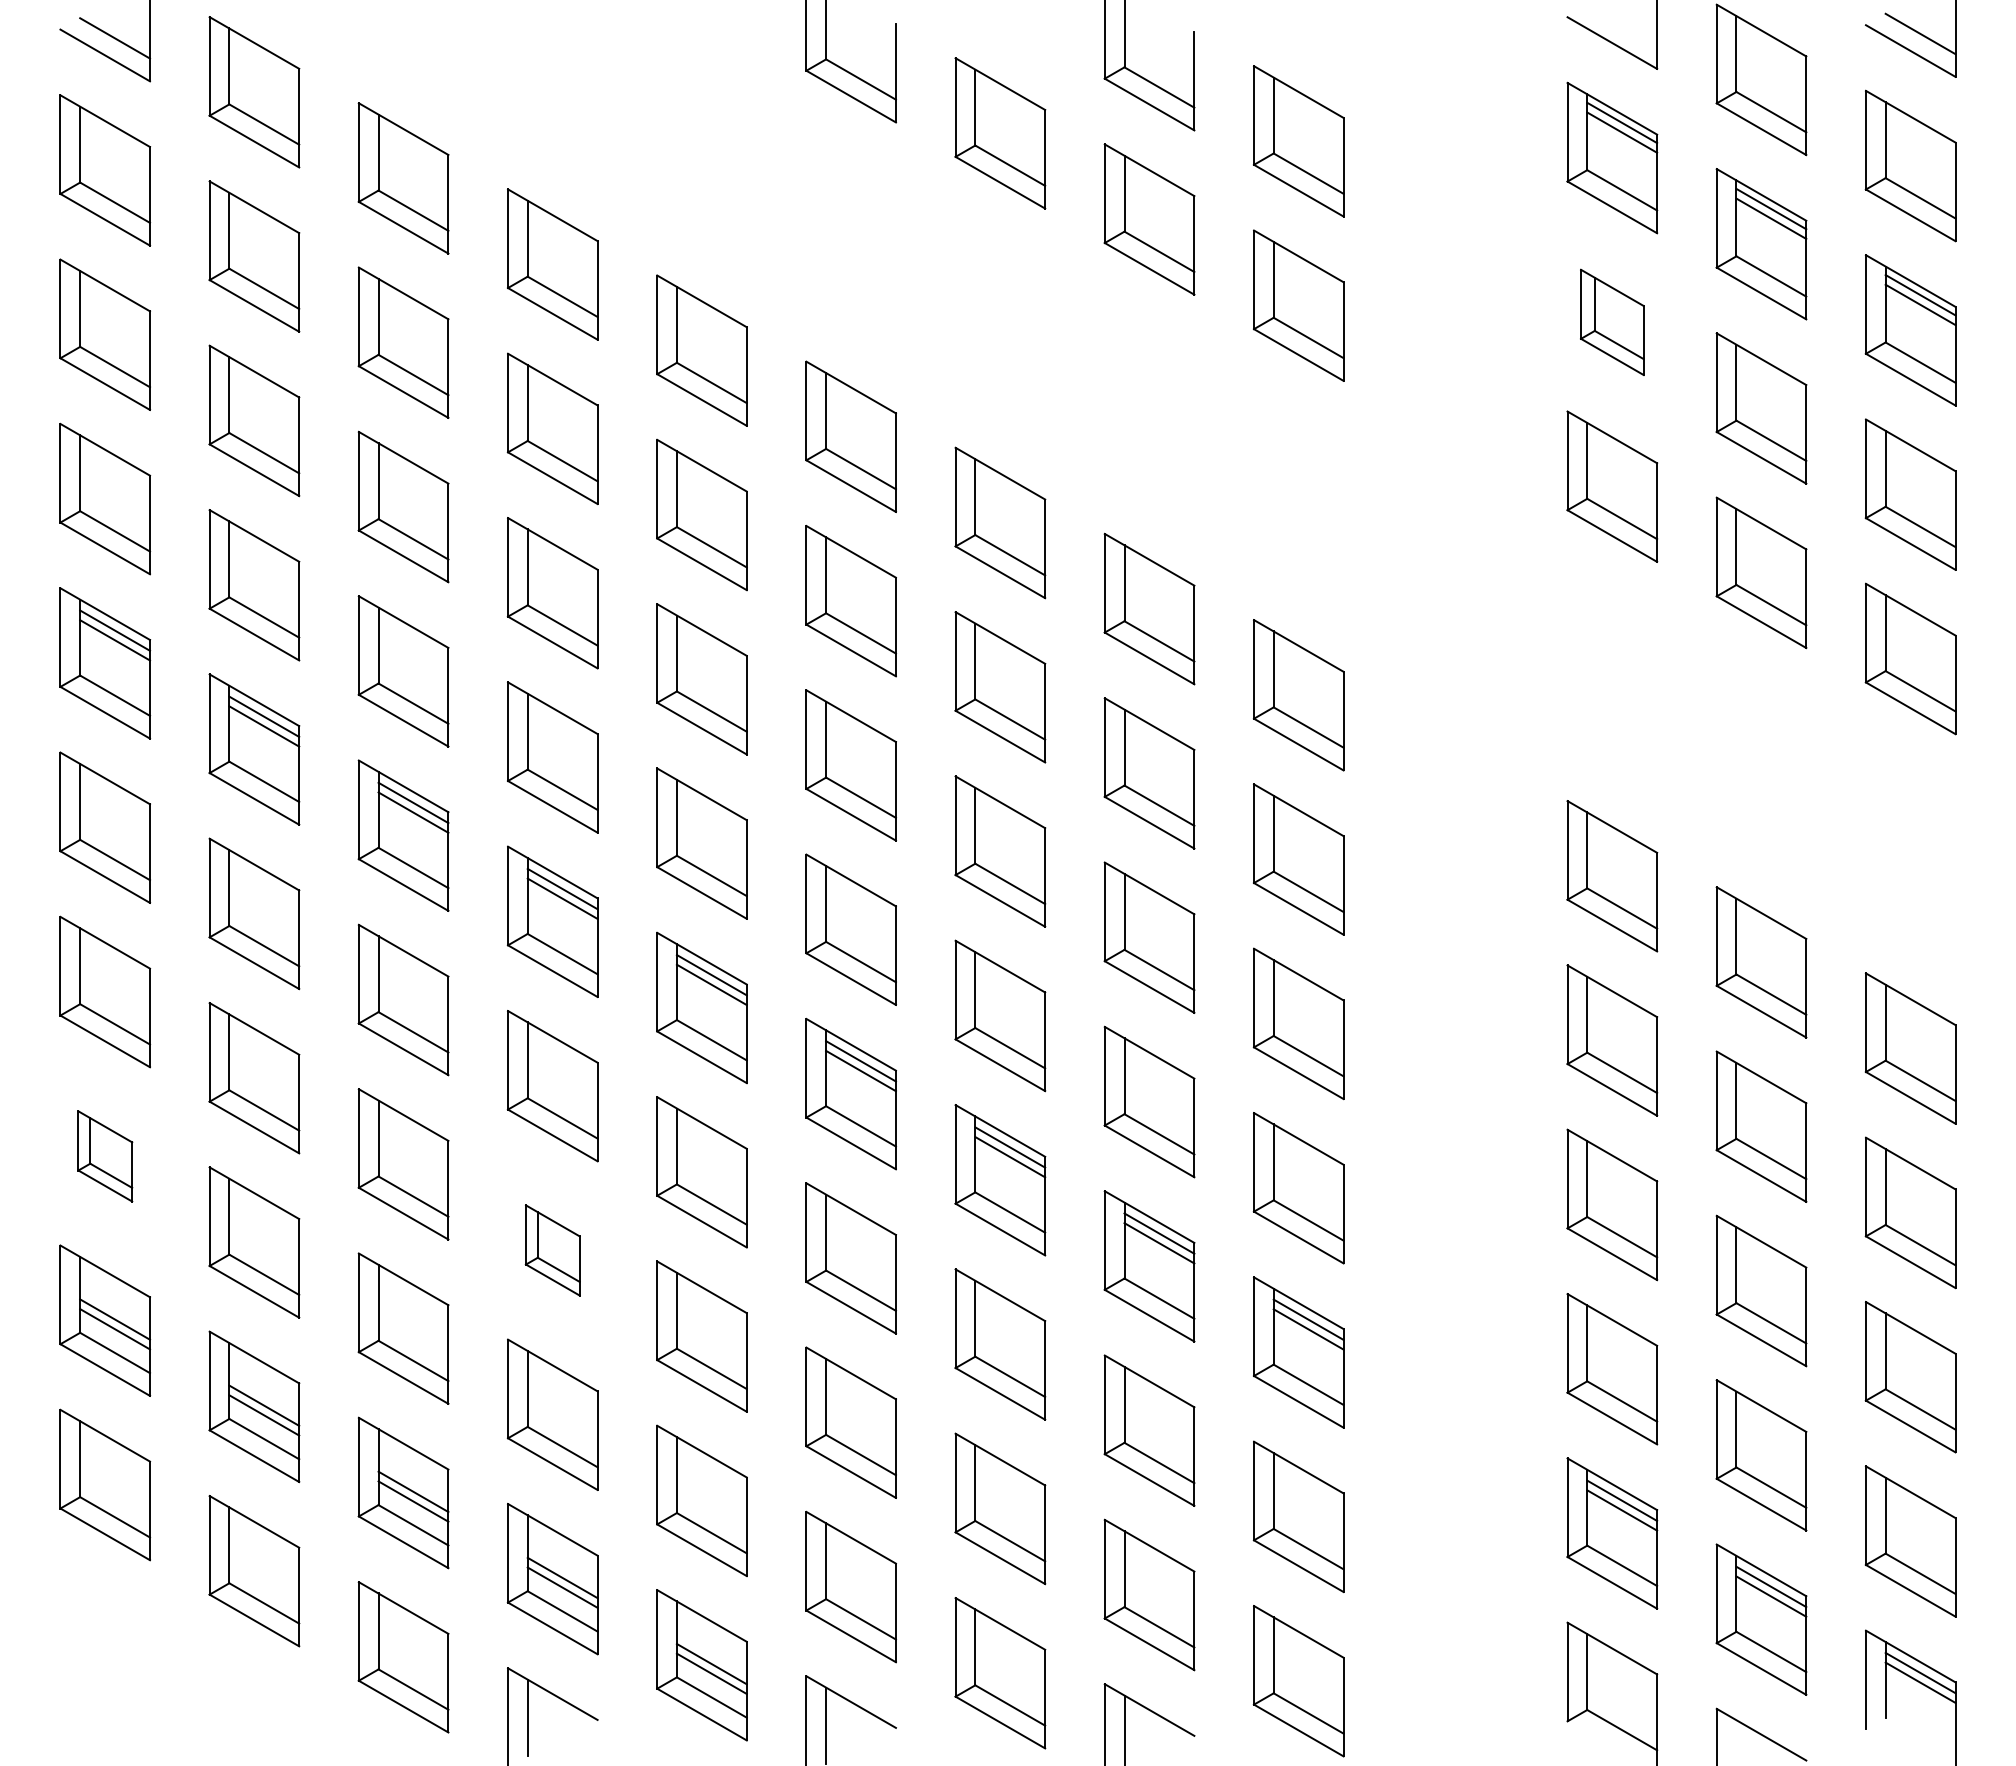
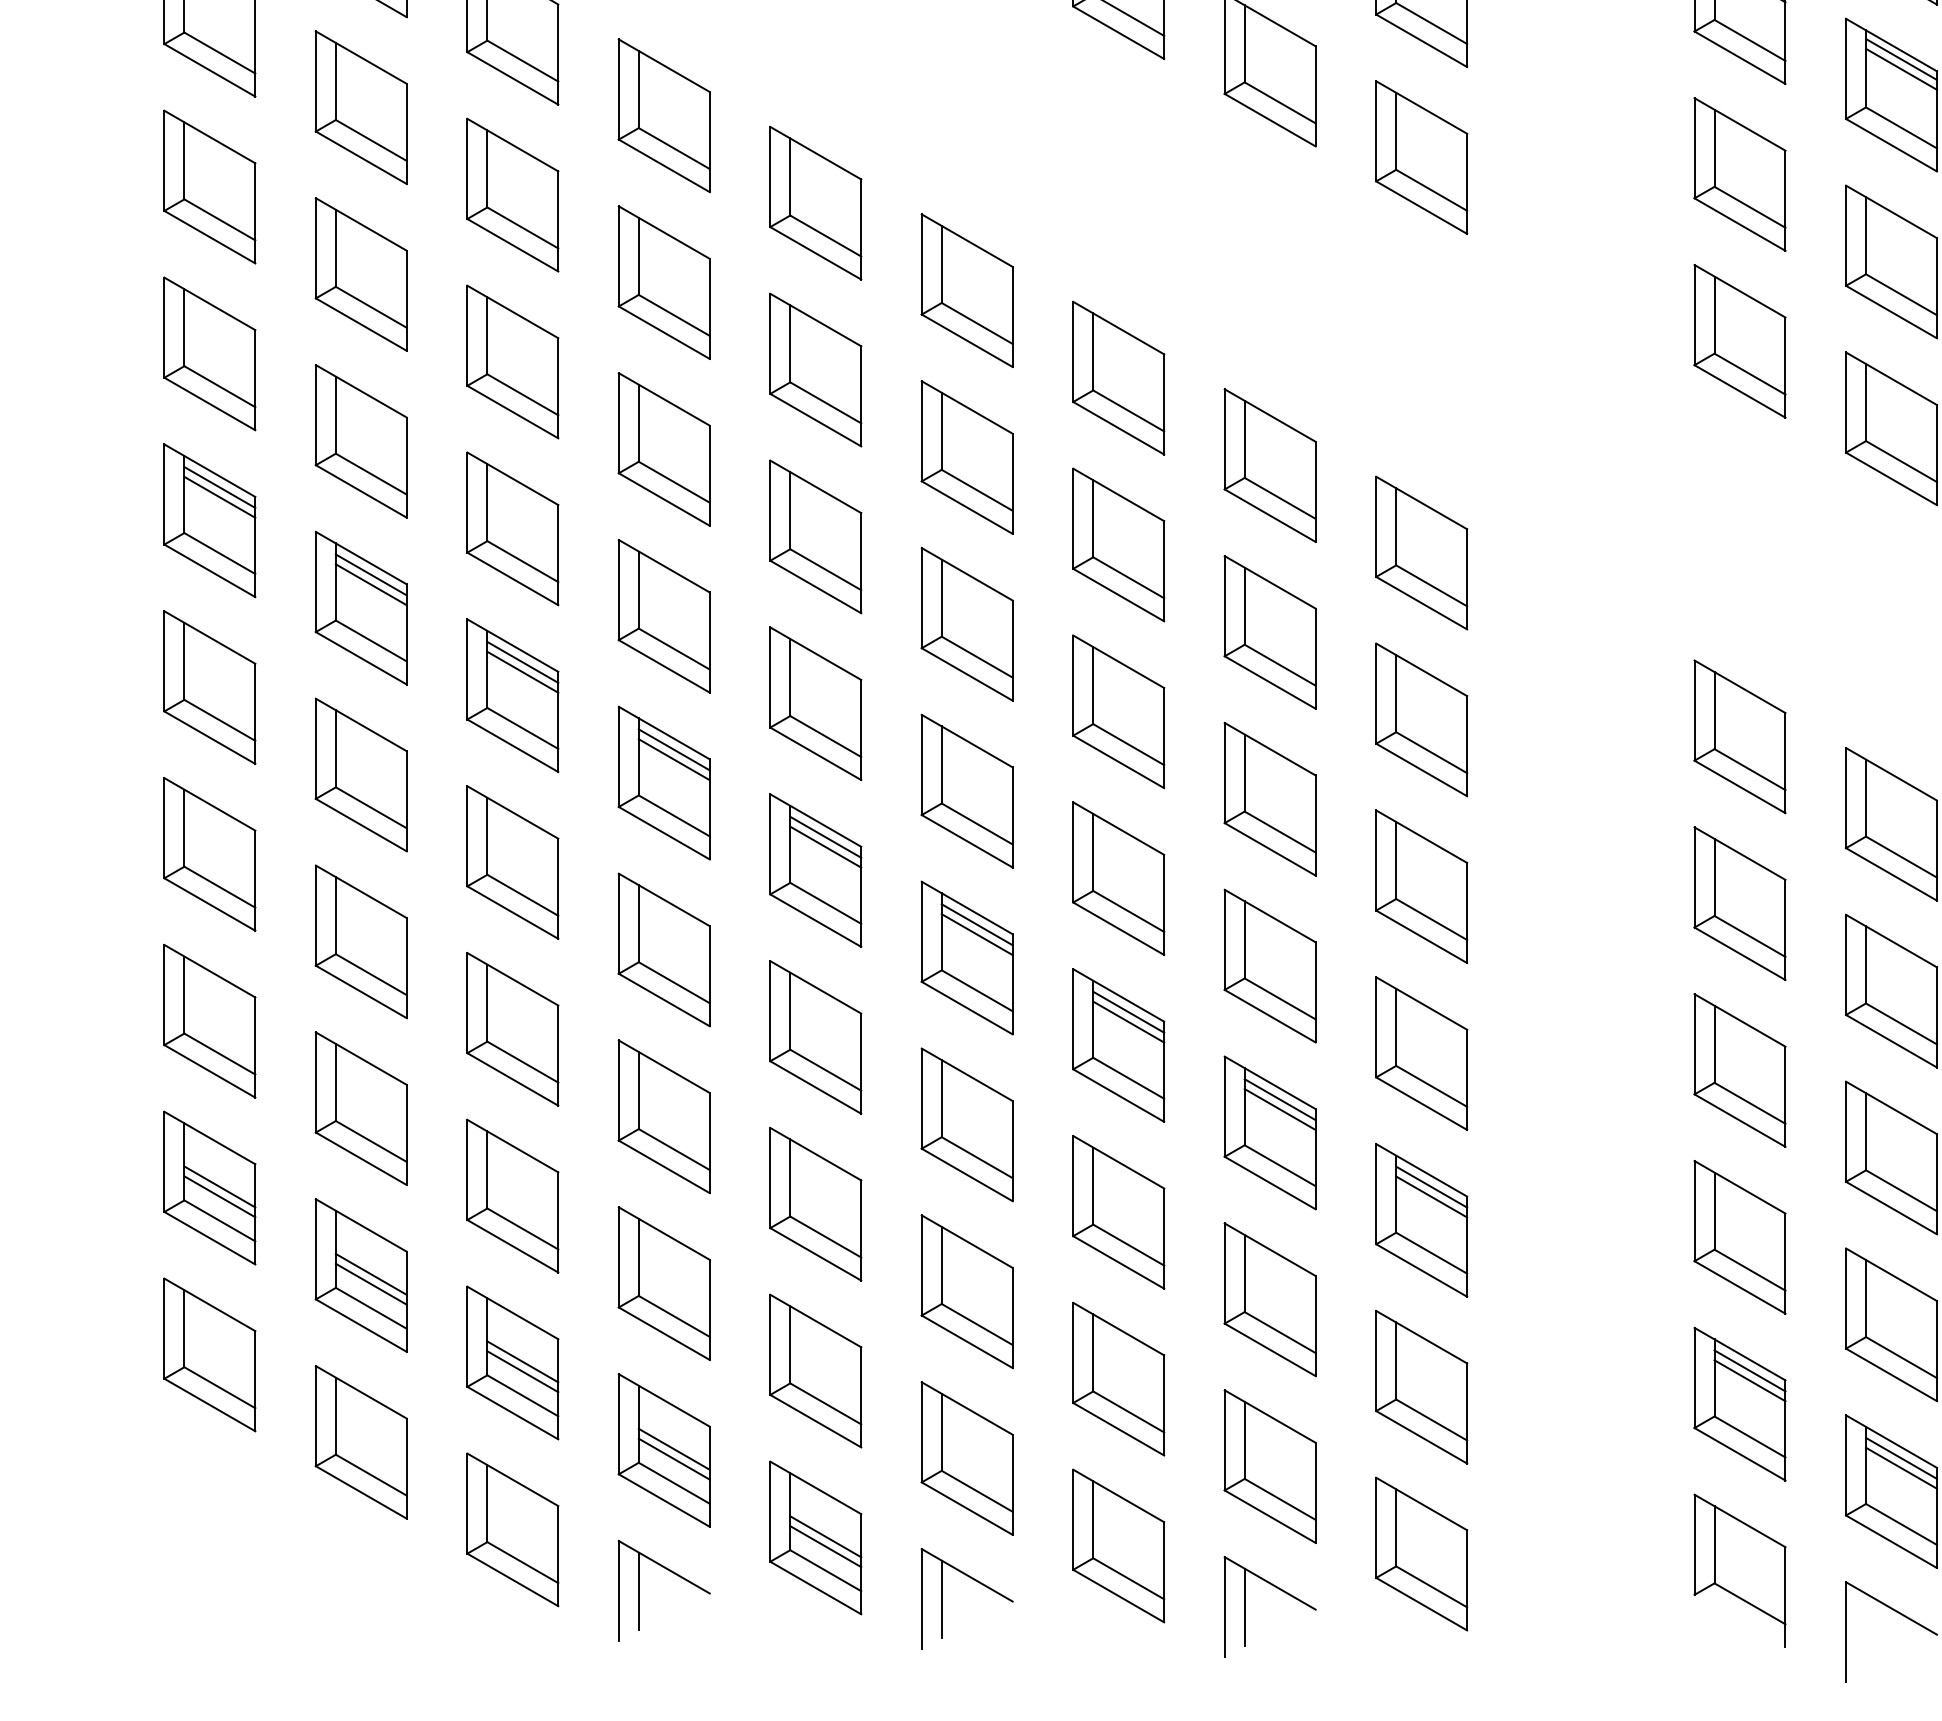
part: (1612, 322) -> (1740, 174), size x1.43
part: (105, 1156) -> (210, 1021), size x1.67
part: (552, 1250) -> (663, 1116), size x1.67

